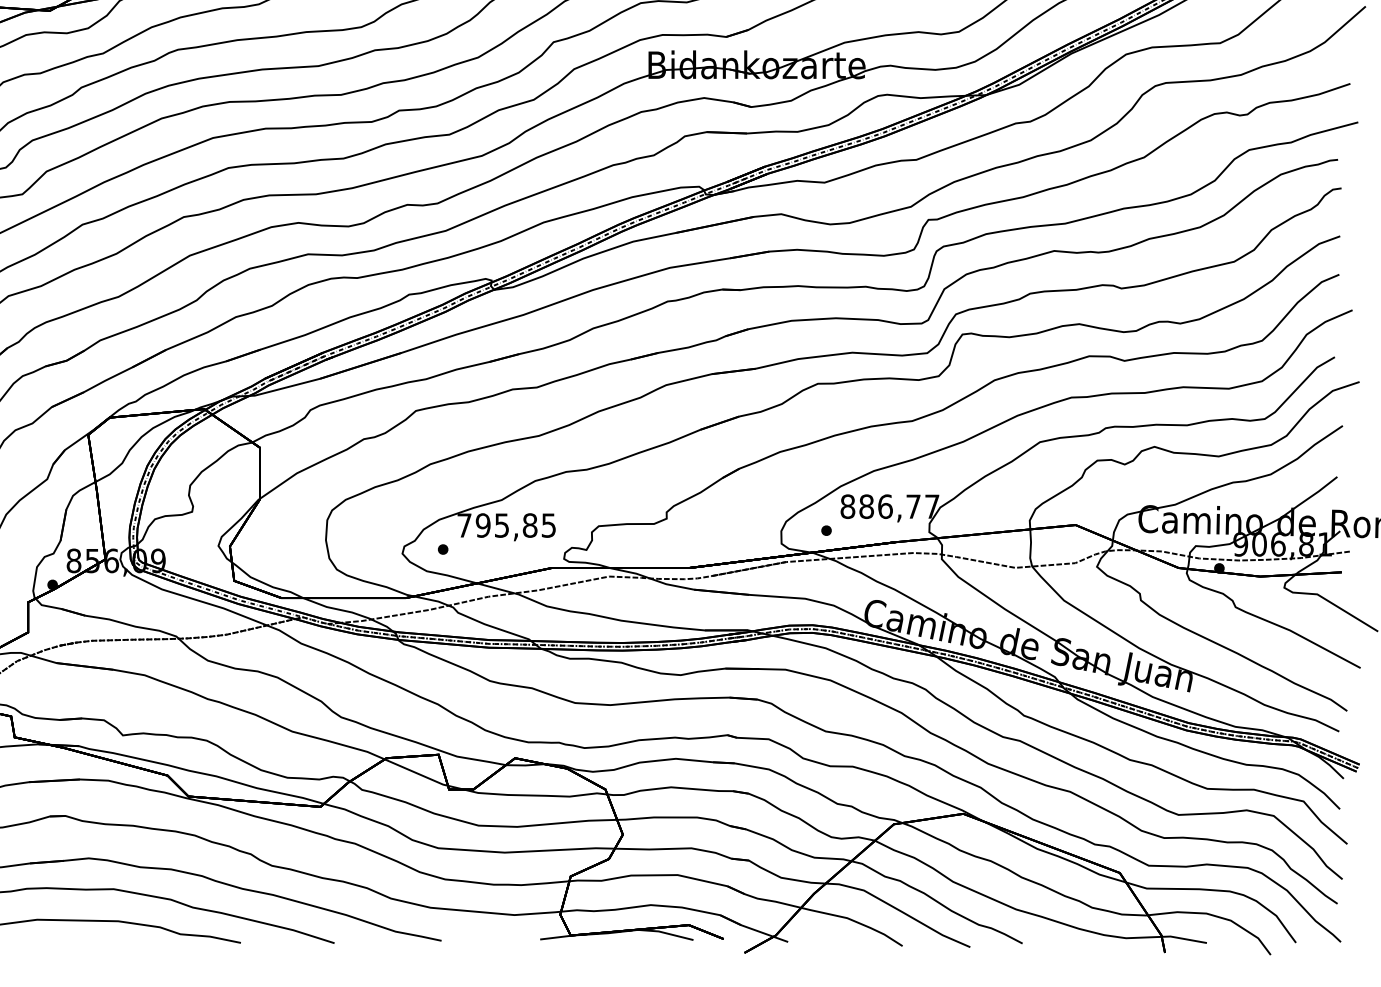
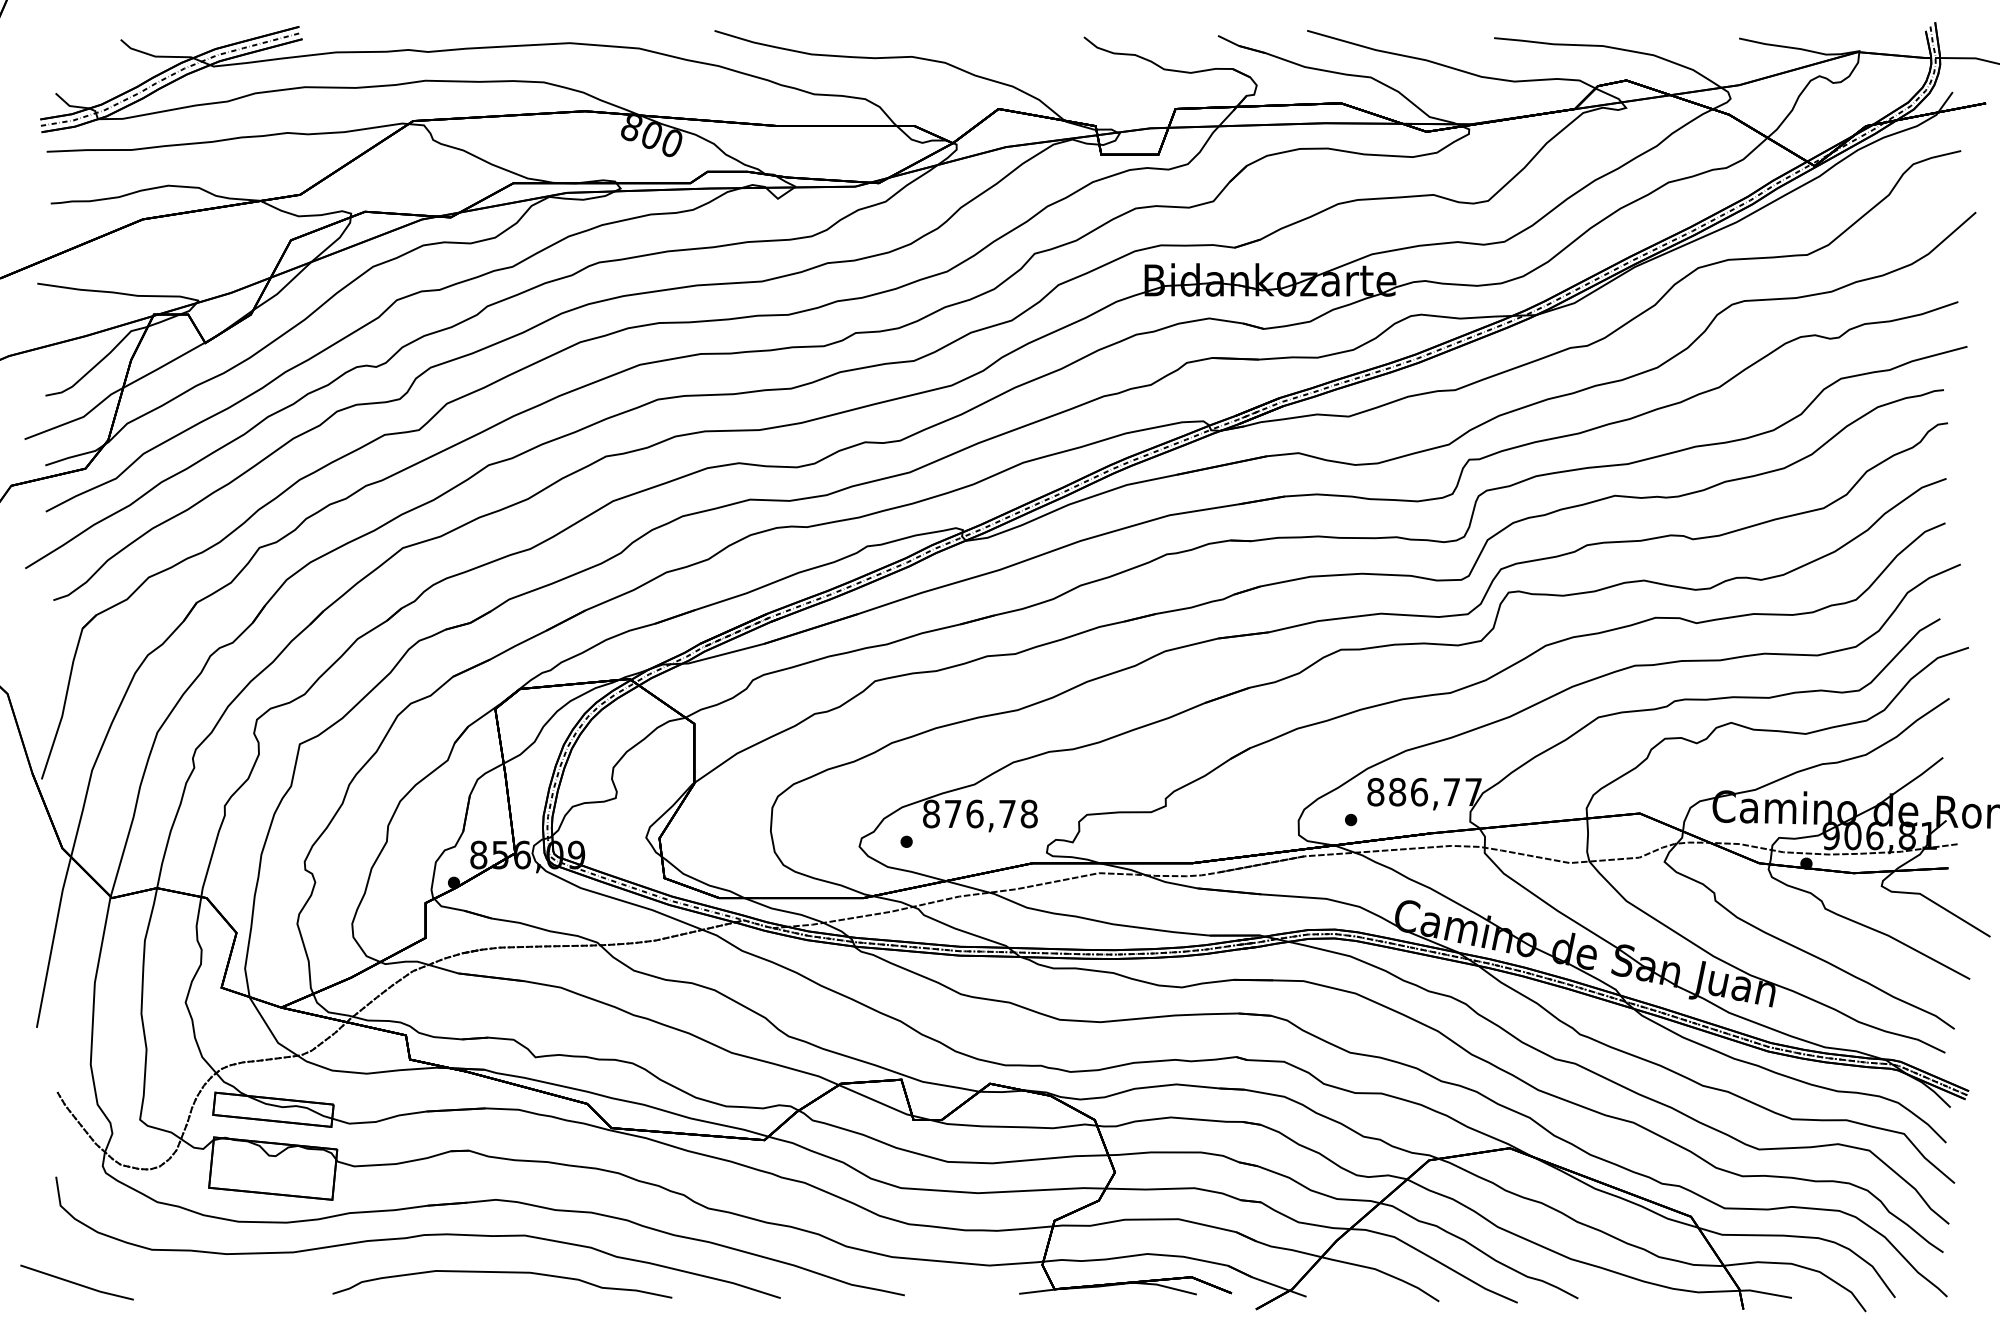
text: (506, 525) -> (980, 813), 795,85 -> 876,78

